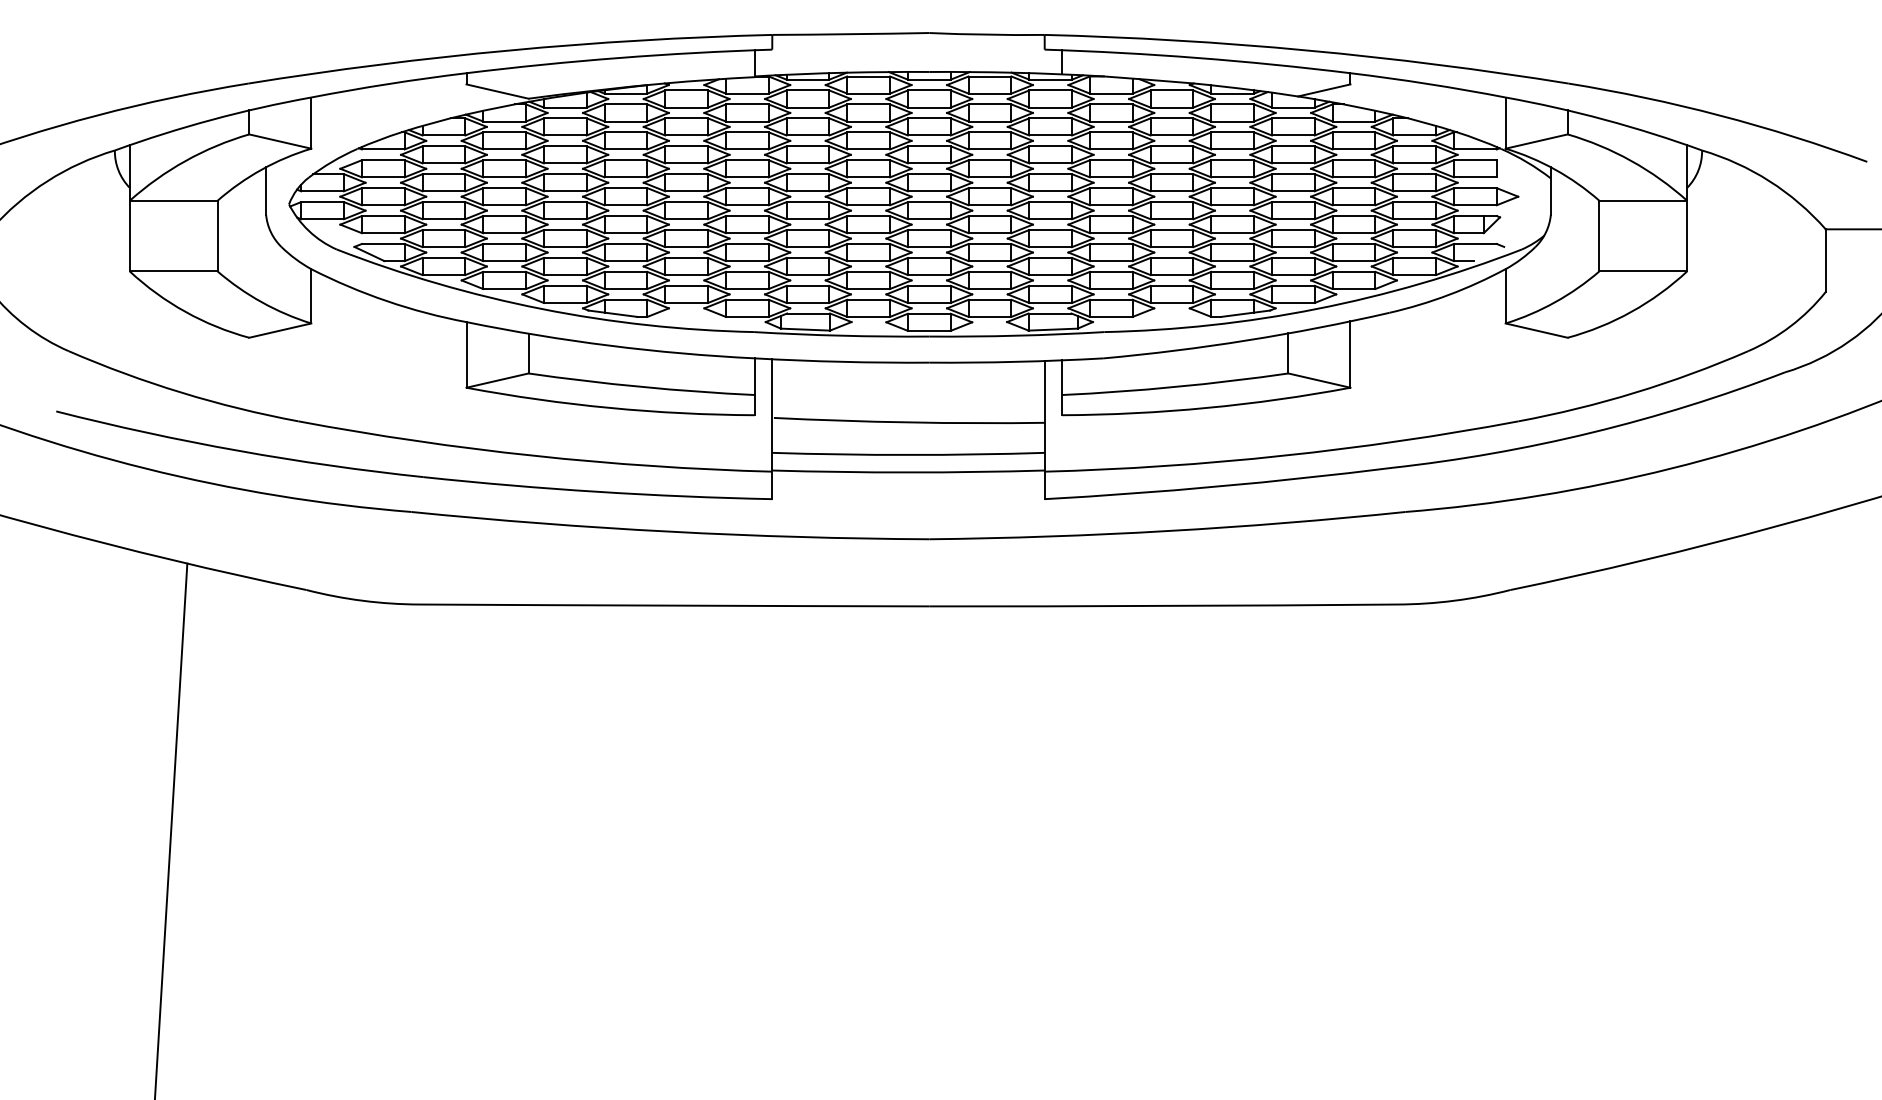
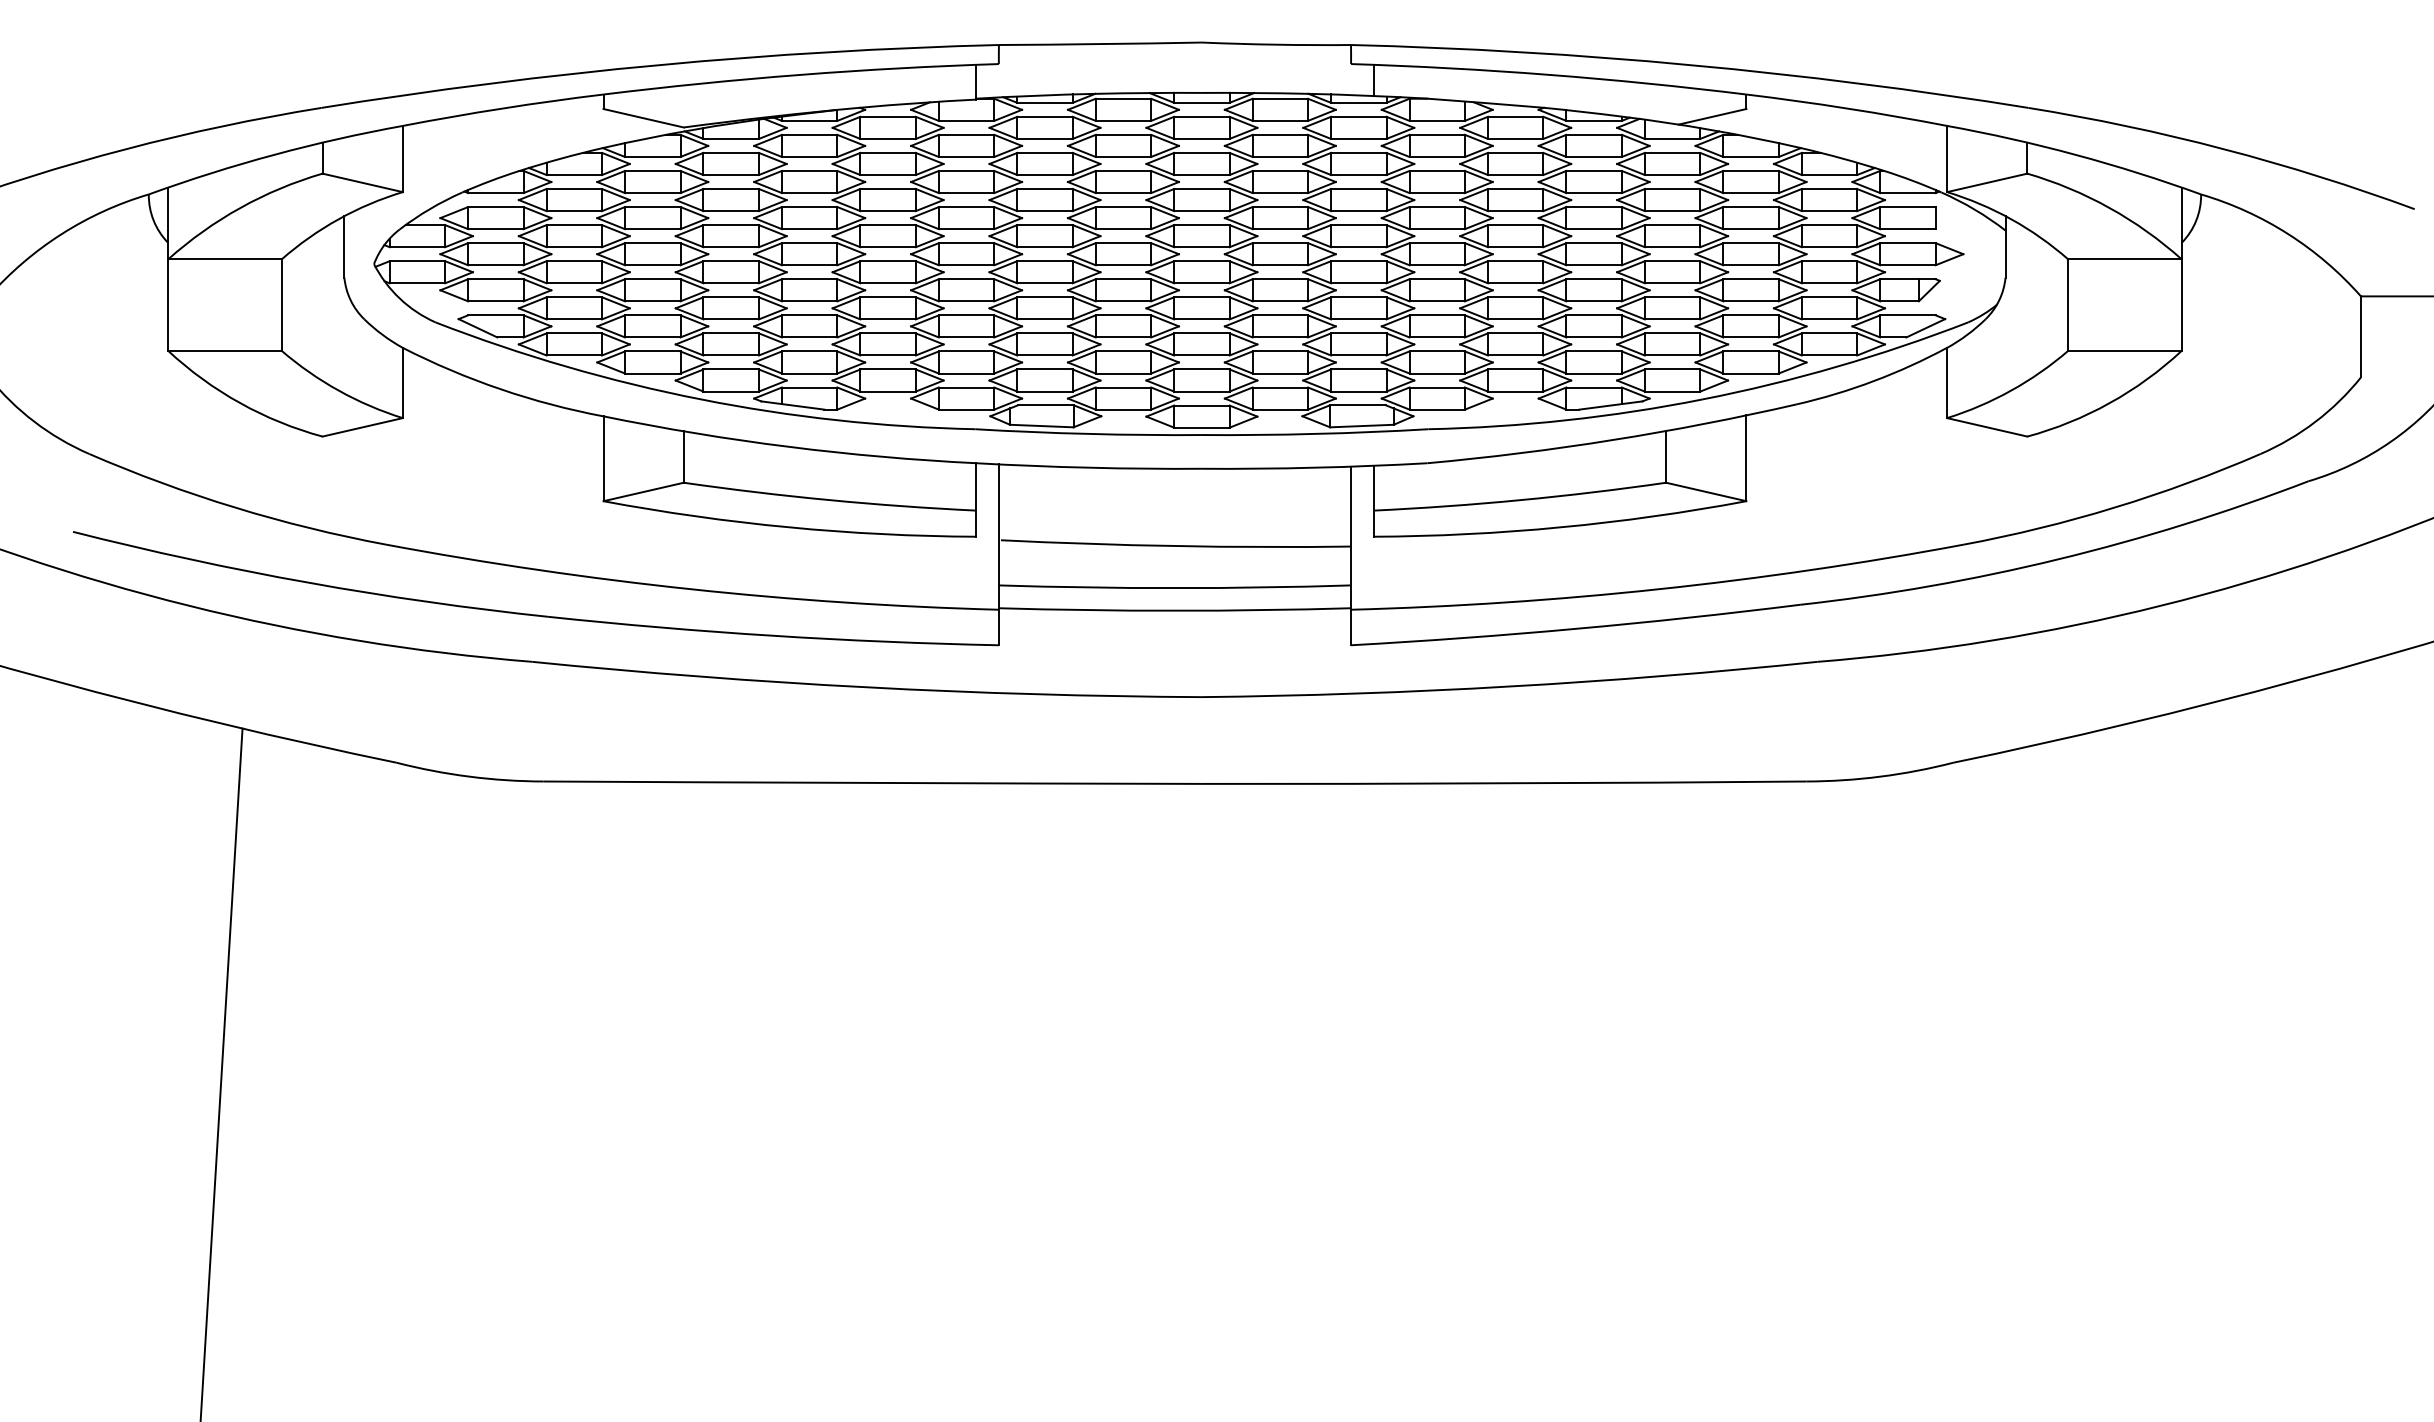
line: (1488, 254) -> (1925, 328), added

